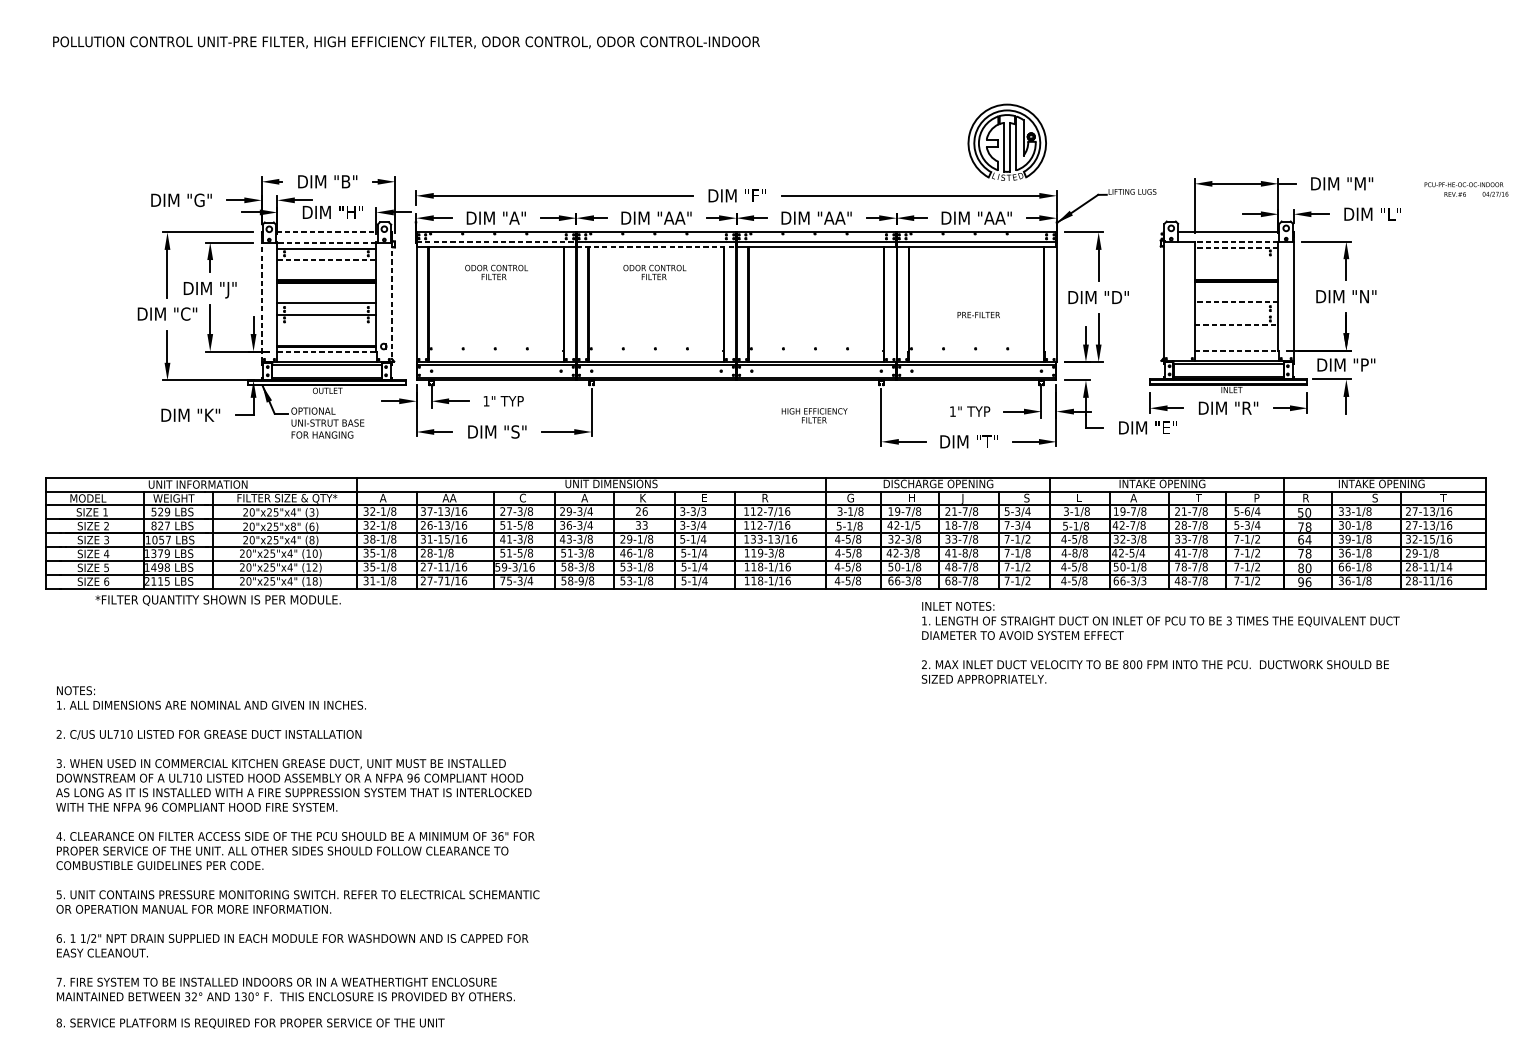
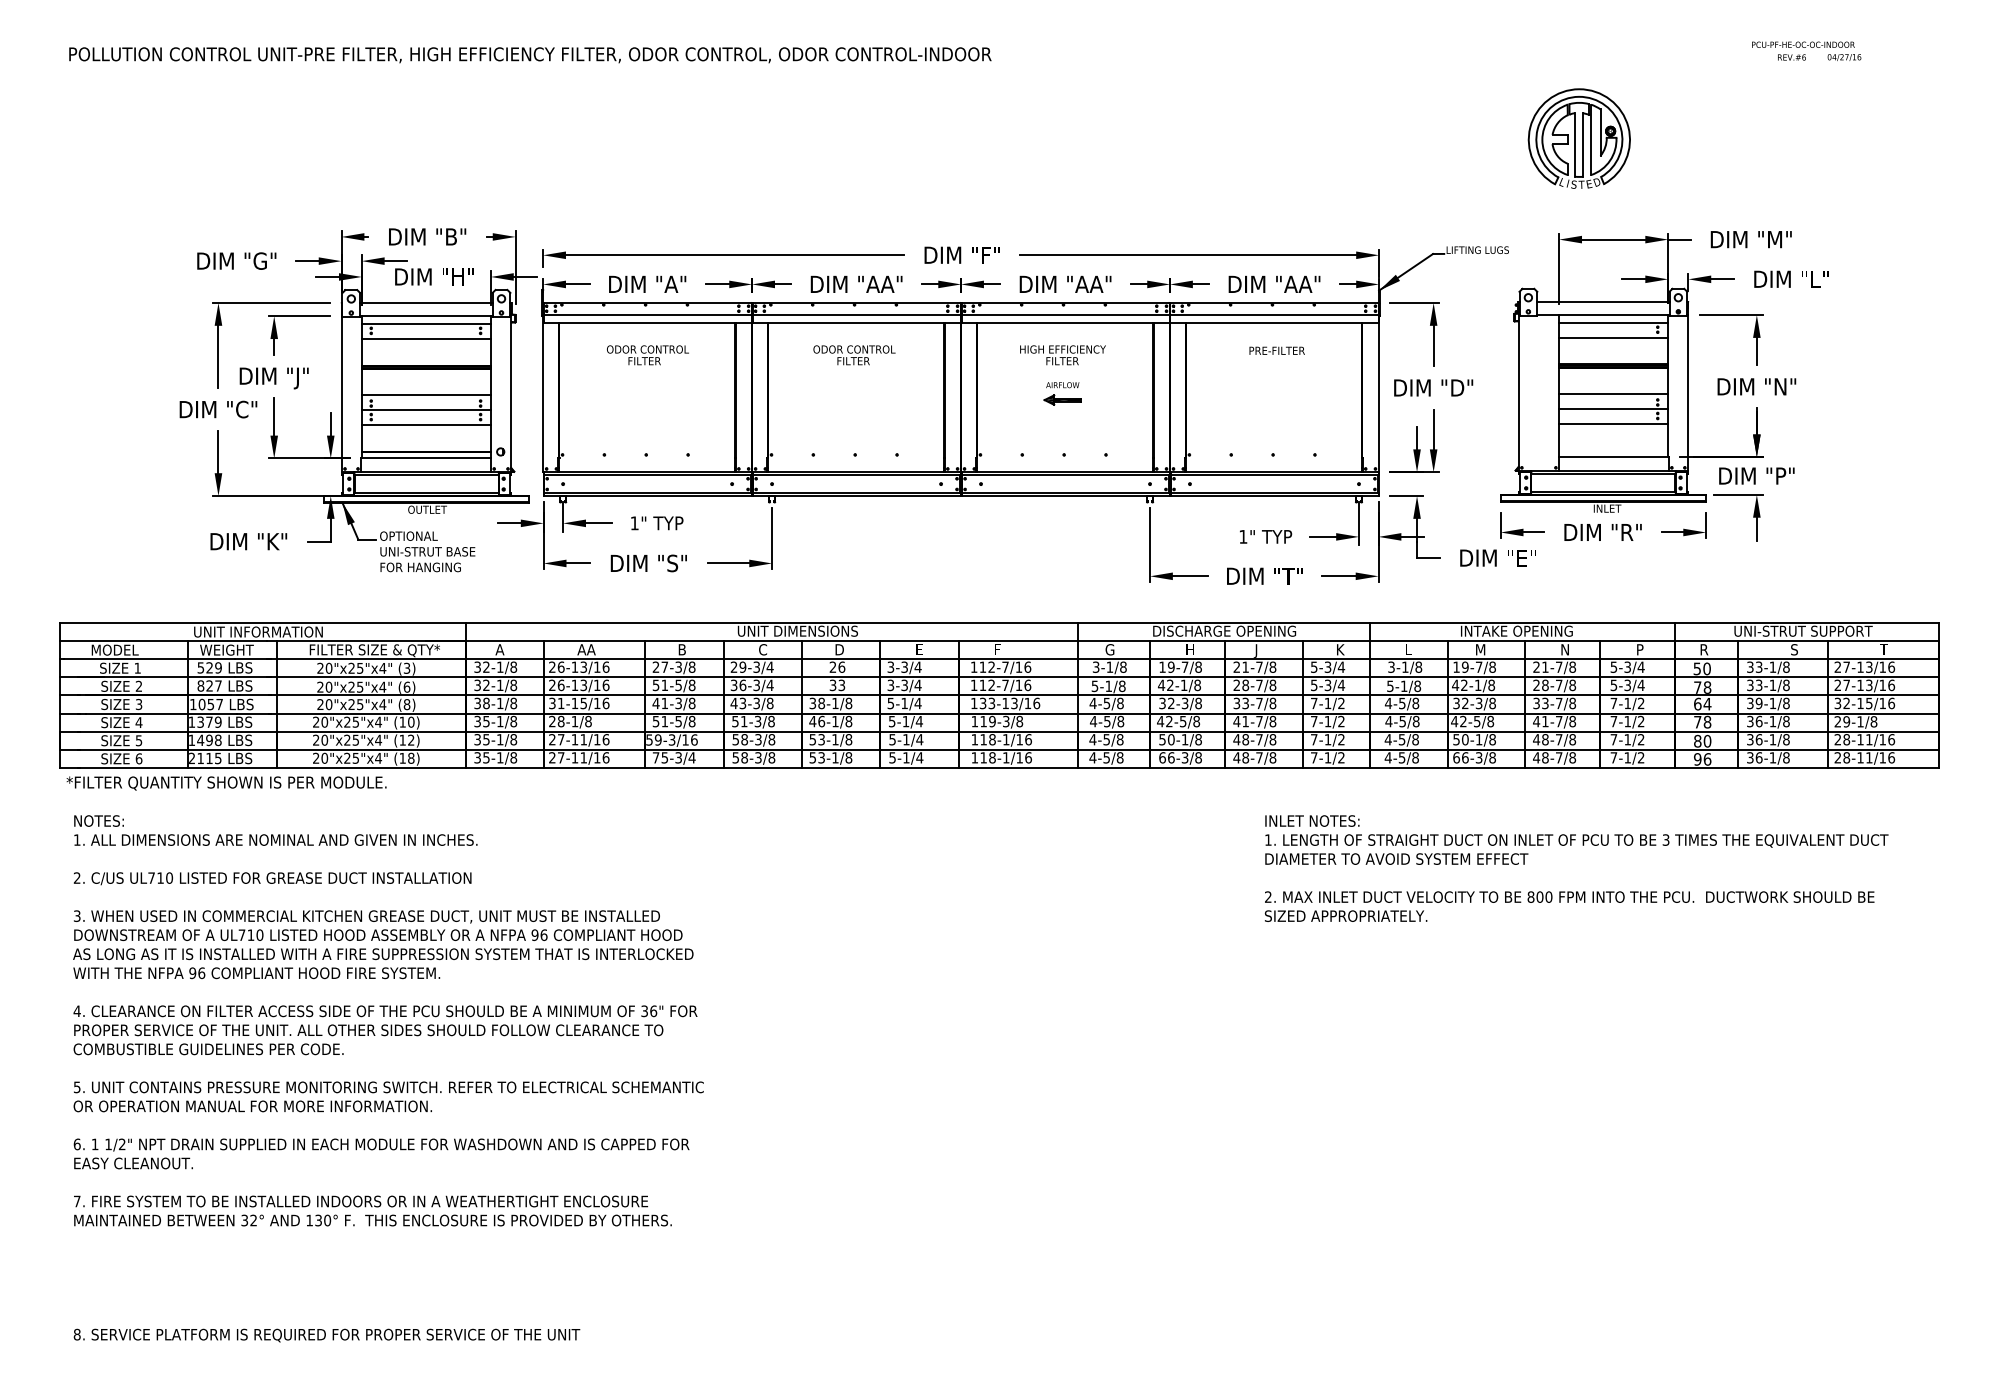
part: (1006, 142) -> (1578, 138), moved
text: (1466, 189) -> (1806, 50), moved
line: (326, 232) -> (426, 302), dashed -> solid
line: (497, 241) -> (648, 315), dashed -> solid
line: (1236, 241) -> (1613, 315), dashed -> solid
line: (326, 242) -> (426, 316), dashed -> solid
line: (657, 247) -> (857, 322), dashed -> solid
line: (1236, 247) -> (1613, 322), dashed -> solid
line: (1236, 258) -> (1613, 337), added
line: (326, 260) -> (426, 339), dashed -> solid
part: (814, 301) -> (1062, 393), added
line: (261, 302) -> (341, 394), dashed -> solid
line: (392, 302) -> (511, 394), dashed -> solid
line: (1236, 302) -> (1613, 394), dashed -> solid
text: (978, 314) -> (1276, 350), moved
line: (1236, 314) -> (1613, 409), added
line: (1237, 325) -> (1614, 424), dashed -> solid
line: (326, 326) -> (425, 425), added
line: (1237, 350) -> (1614, 457), dashed -> solid
line: (326, 351) -> (426, 458), dashed -> solid
text: (814, 415) -> (1062, 355), moved
text: (1382, 483) -> (1803, 630), INTAKE OPENING -> UNI-STRUT SUPPORT
text: (523, 497) -> (682, 649), C -> B
text: (584, 497) -> (762, 649), A -> C
text: (644, 497) -> (840, 649), K -> D
text: (765, 497) -> (998, 649), R -> F
text: (1027, 497) -> (1340, 649), S -> K
text: (1134, 497) -> (1480, 649), A -> M
text: (1198, 497) -> (1564, 649), T -> N
text: (426, 510) -> (556, 666), 37-13/16 -> 26-13/16
text: (703, 510) -> (917, 666), 3-3/3 -> 3-3/4
text: (1247, 510) -> (1627, 666), 5-6/4 -> 5-3/4
text: (947, 524) -> (1236, 684), 18-7/8 -> 28-7/8
text: (1133, 524) -> (1478, 684), 42-7/8 -> 42-1/8
text: (917, 525) -> (1197, 685), 42-1/5 -> 42-1/8
text: (1007, 525) -> (1314, 685), 7-3/4 -> 5-3/4
text: (1347, 525) -> (1758, 685), 30-1/8 -> 33-1/8
text: (293, 526) -> (382, 686), 20"x25"x8" -> 20"x25"x4"
text: (626, 539) -> (817, 703), 29-1/8 -> 38-1/8
text: (906, 552) -> (1183, 720), 42-3/8 -> 42-5/8
text: (965, 553) -> (1259, 721), 41-8/8 -> 41-7/8
text: (1028, 553) -> (1341, 721), 7-1/8 -> 7-1/2
text: (1074, 553) -> (1402, 721), 4-8/8 -> 4-5/8
text: (1142, 553) -> (1490, 721), 42-5/4 -> 42-5/8
text: (1177, 566) -> (1536, 739), 78-7/8 -> 48-7/8
text: (1341, 566) -> (1750, 739), 66-1/8 -> 36-1/8
text: (1449, 566) -> (1891, 739), 28-11/14 -> 28-11/16
text: (372, 580) -> (486, 757), 31-1/8 -> 35-1/8
text: (440, 580) -> (574, 757), 27-71/16 -> 27-11/16
text: (581, 580) -> (758, 757), 58-9/8 -> 58-3/8
text: (947, 580) -> (1236, 757), 68-7/8 -> 48-7/8
text: (1143, 580) -> (1492, 757), 66-3/3 -> 66-3/8
text: (218, 600) -> (226, 783), moved
text: (1160, 642) -> (1576, 868), moved
text: (297, 843) -> (388, 1020), moved

